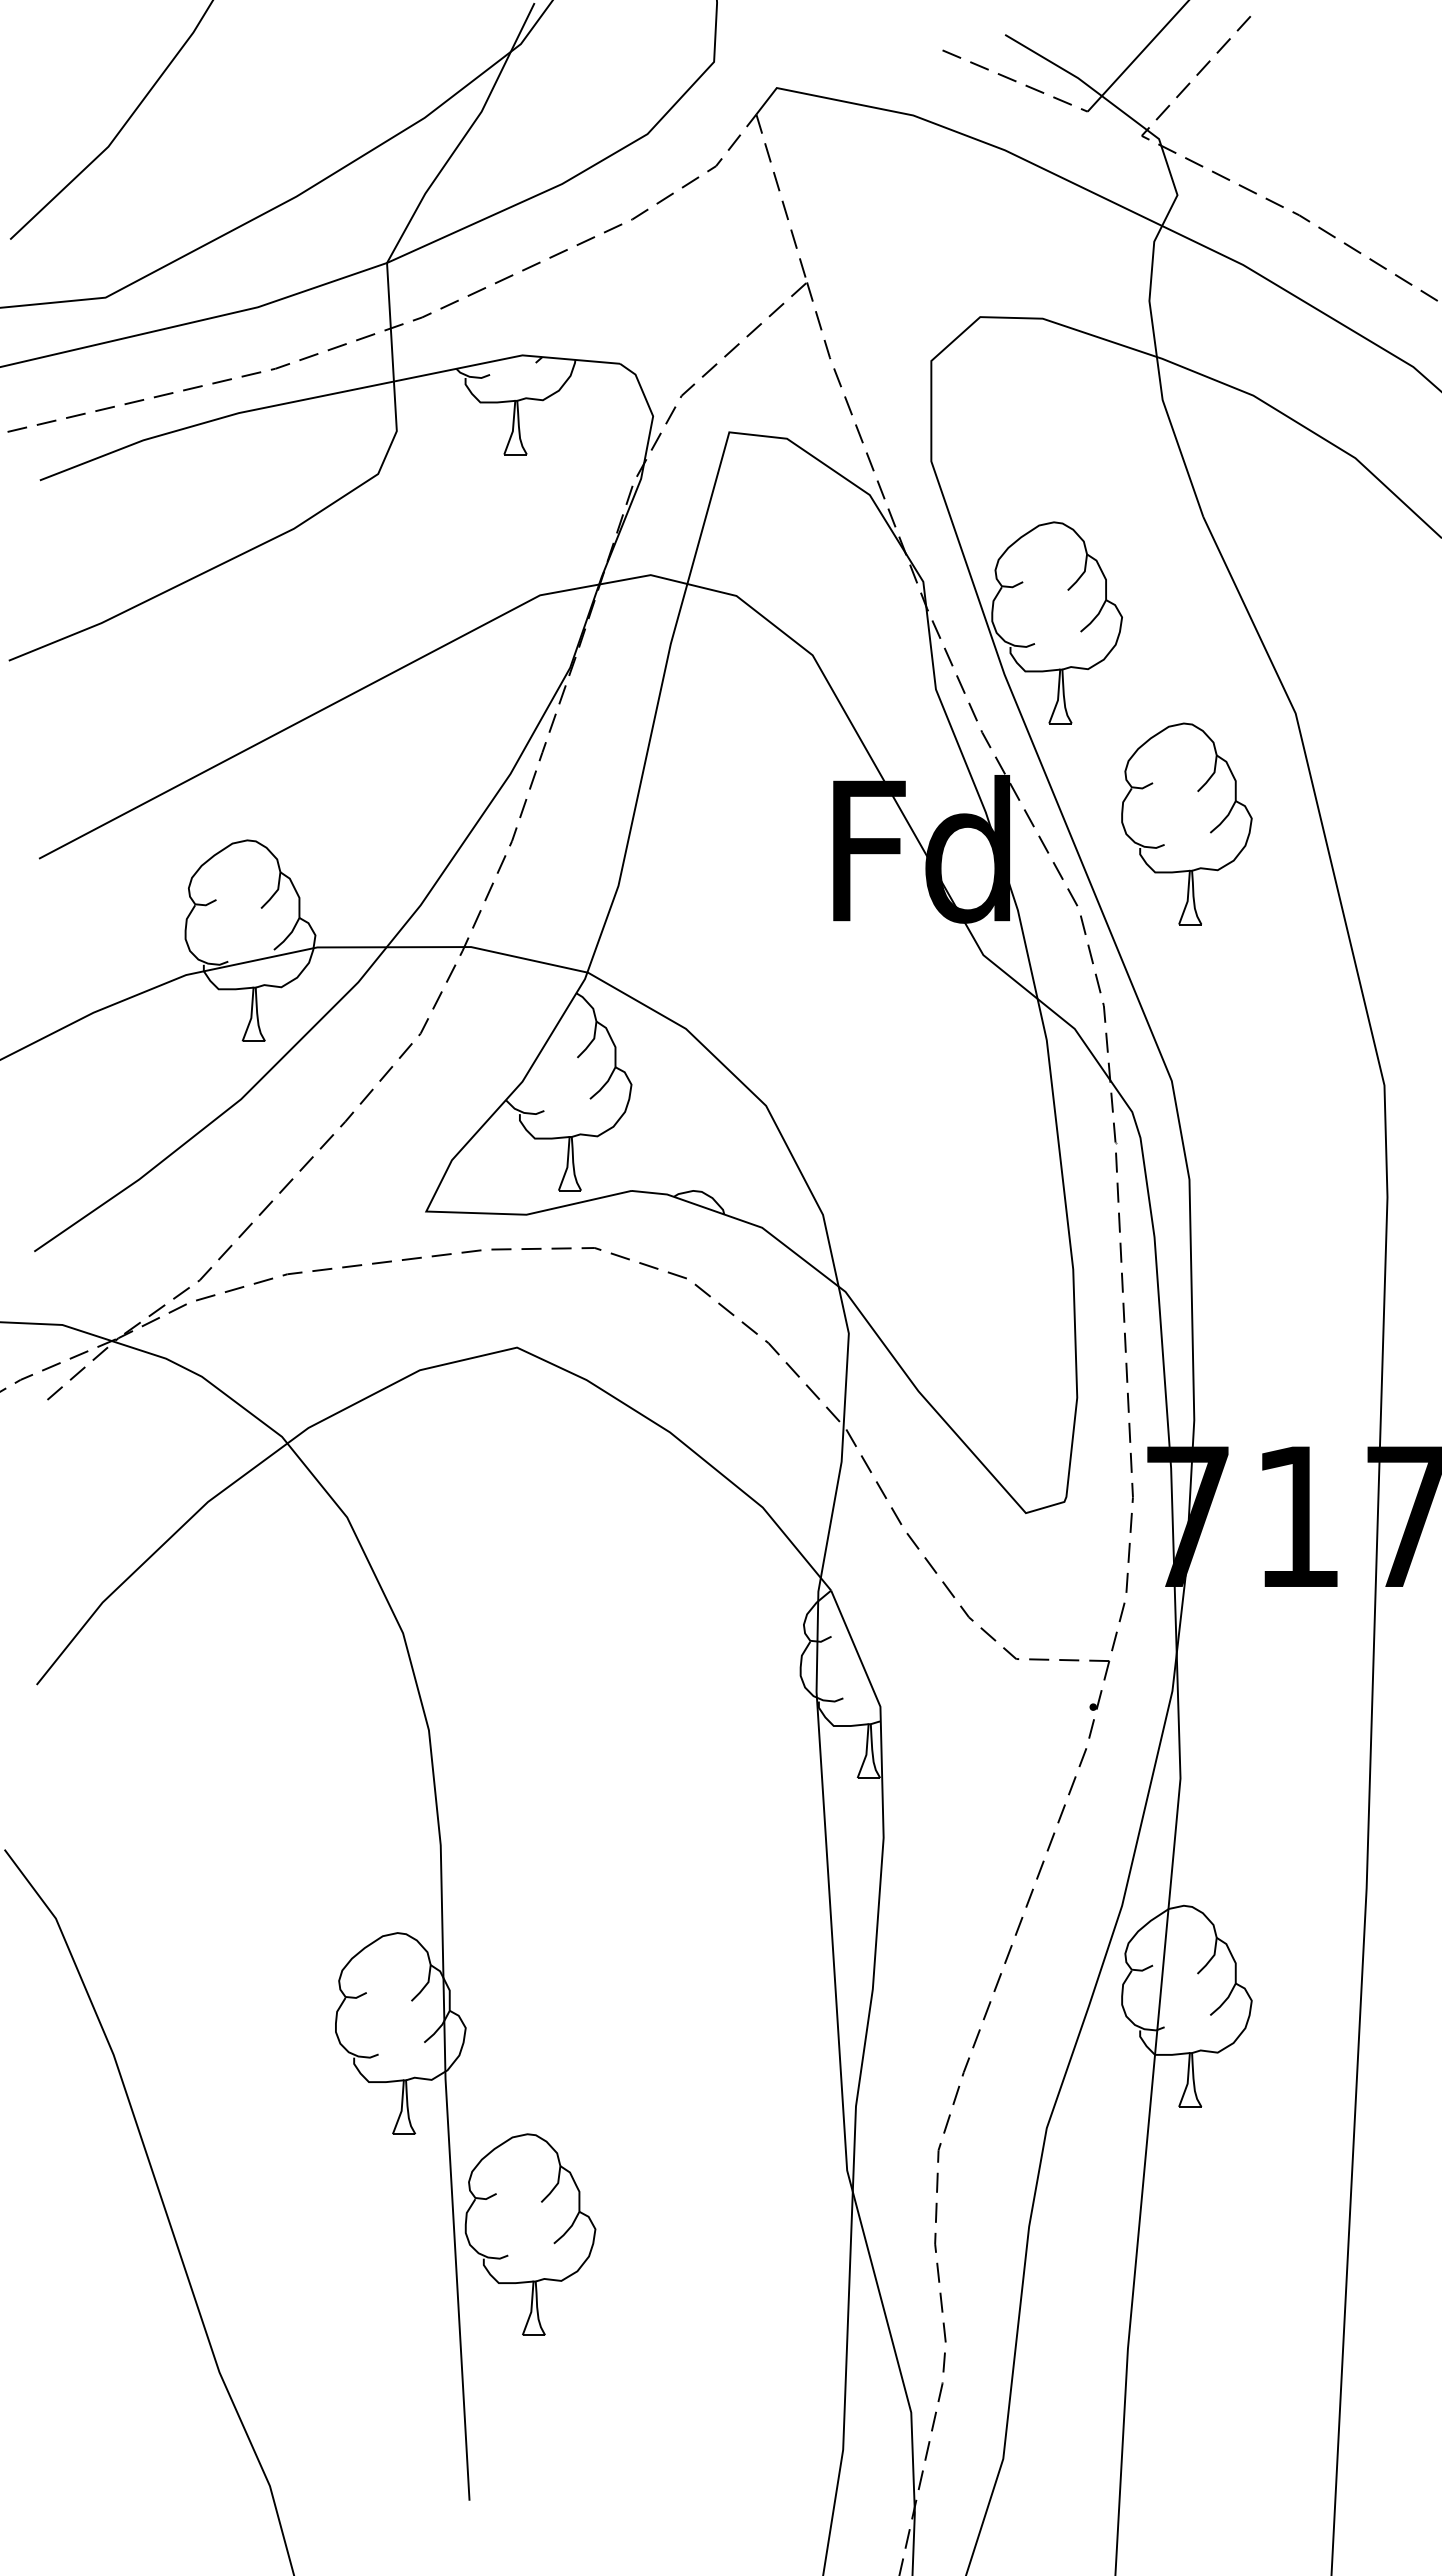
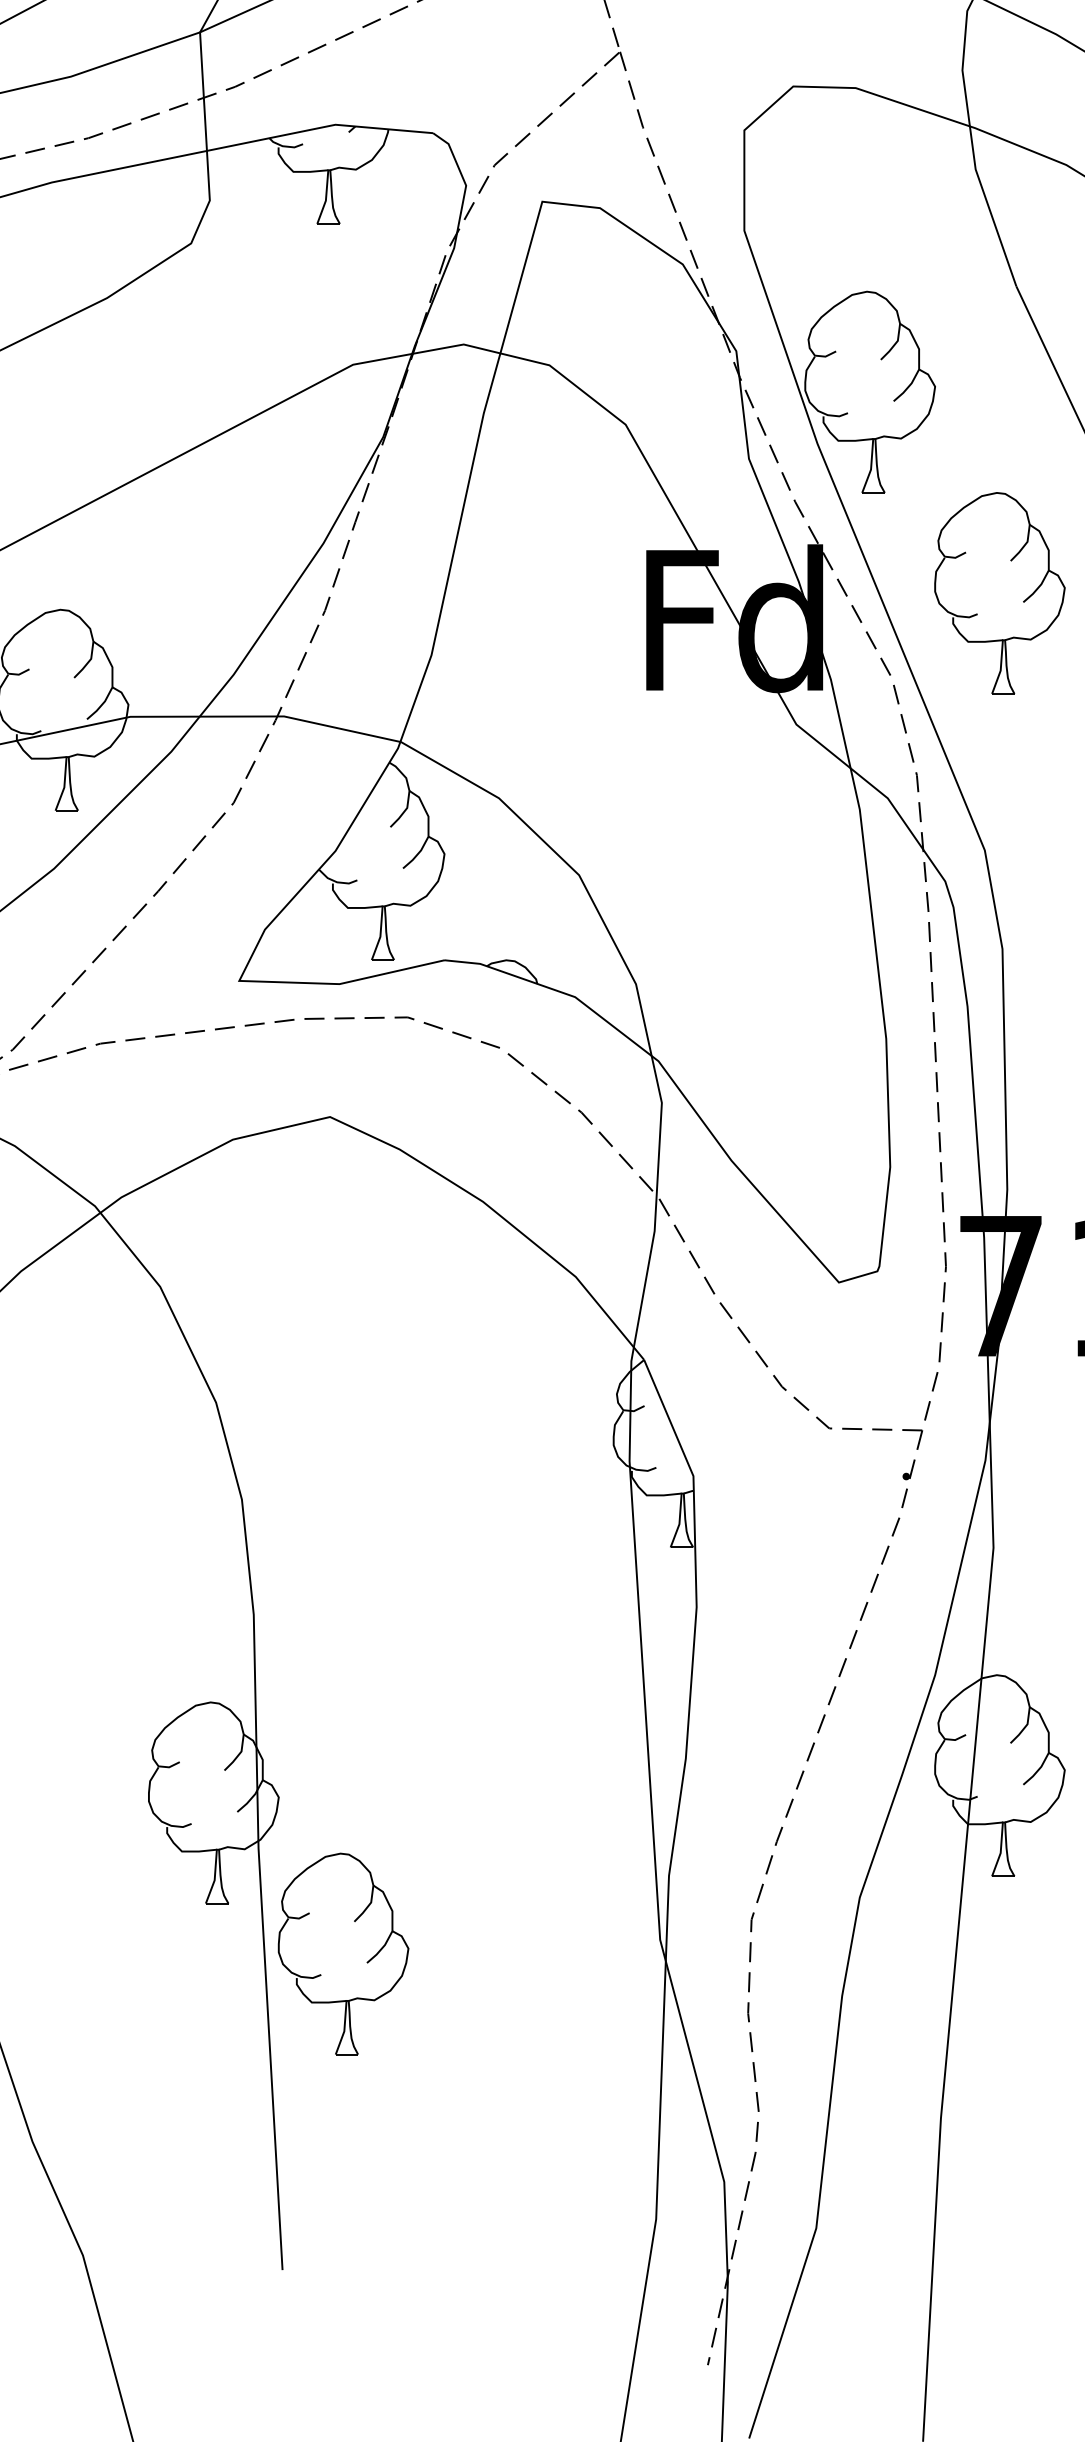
part: (530, 2234) -> (343, 1953), moved

